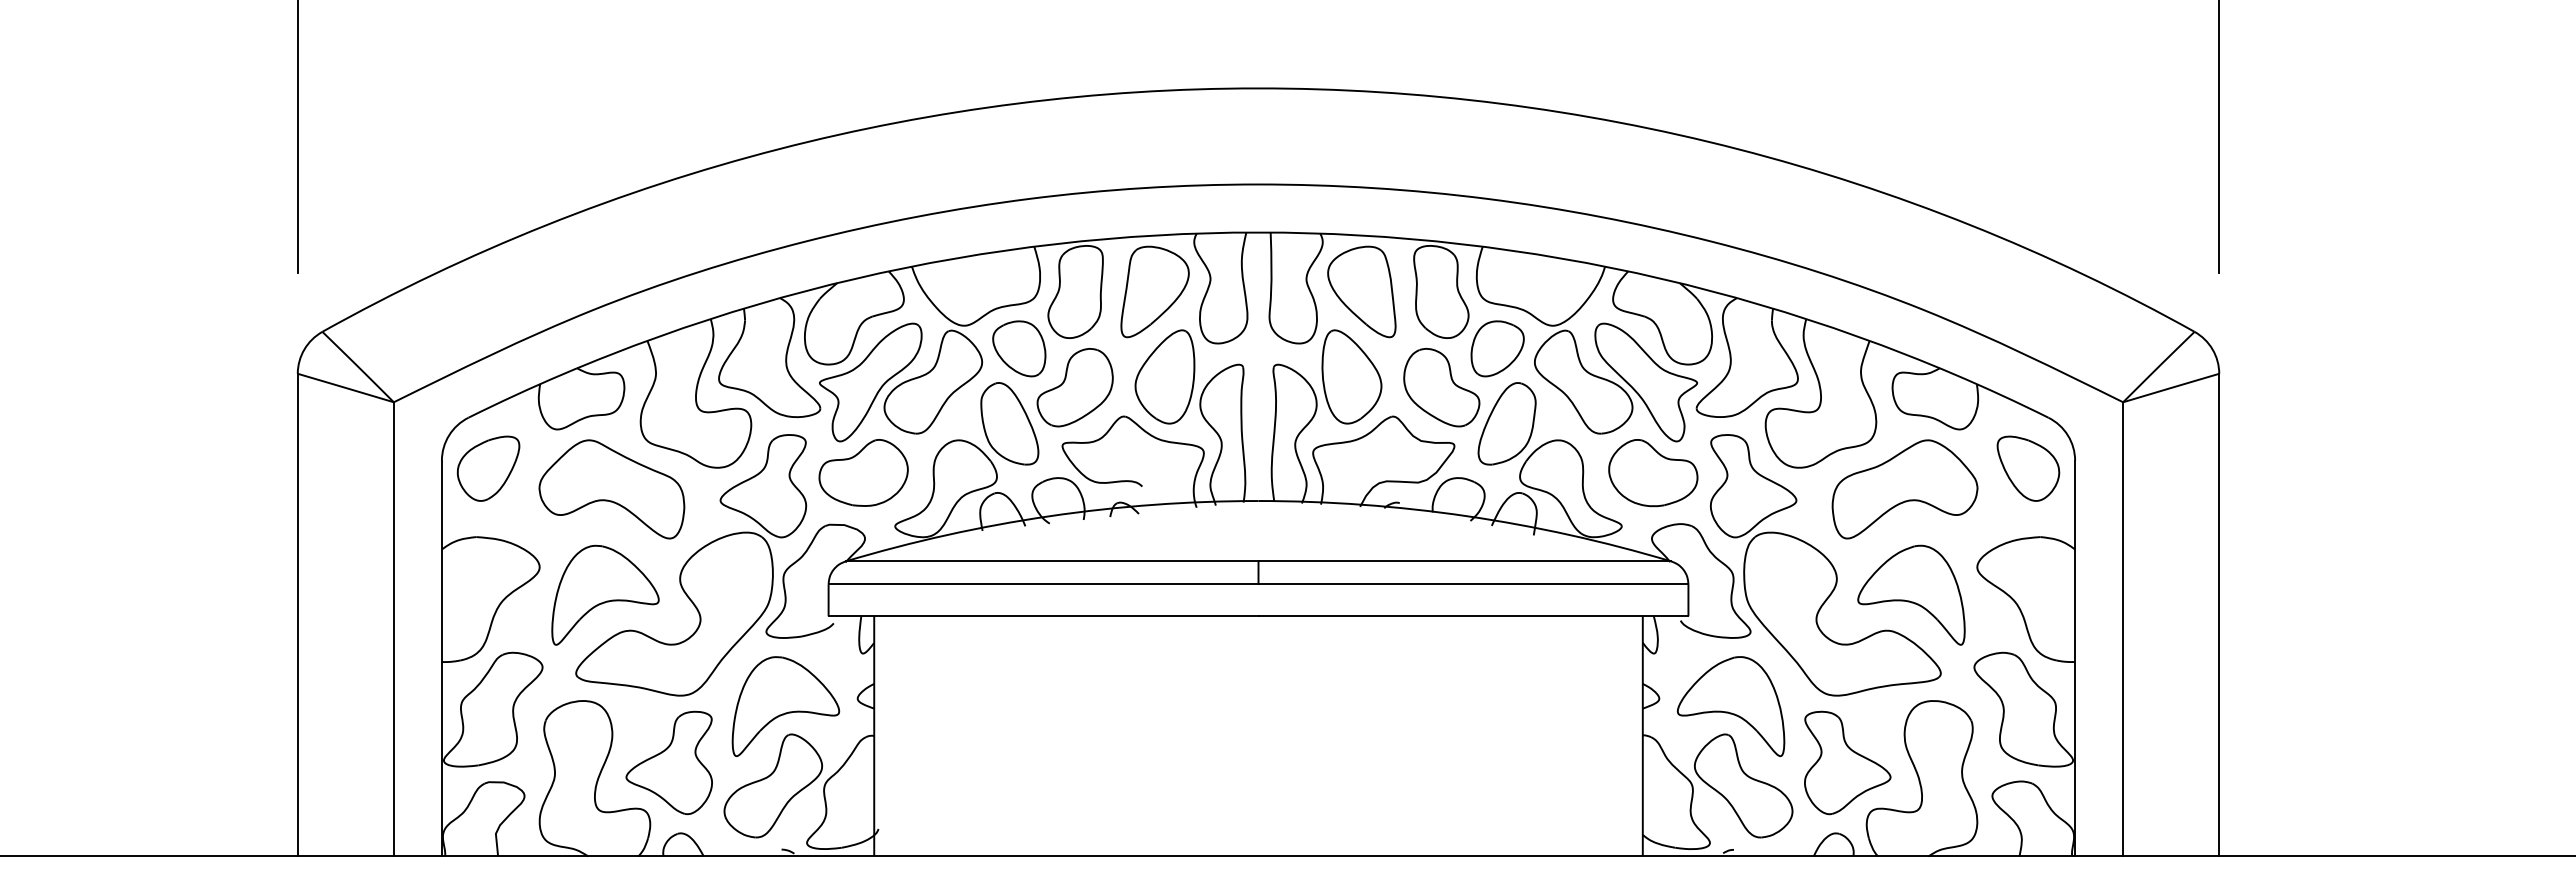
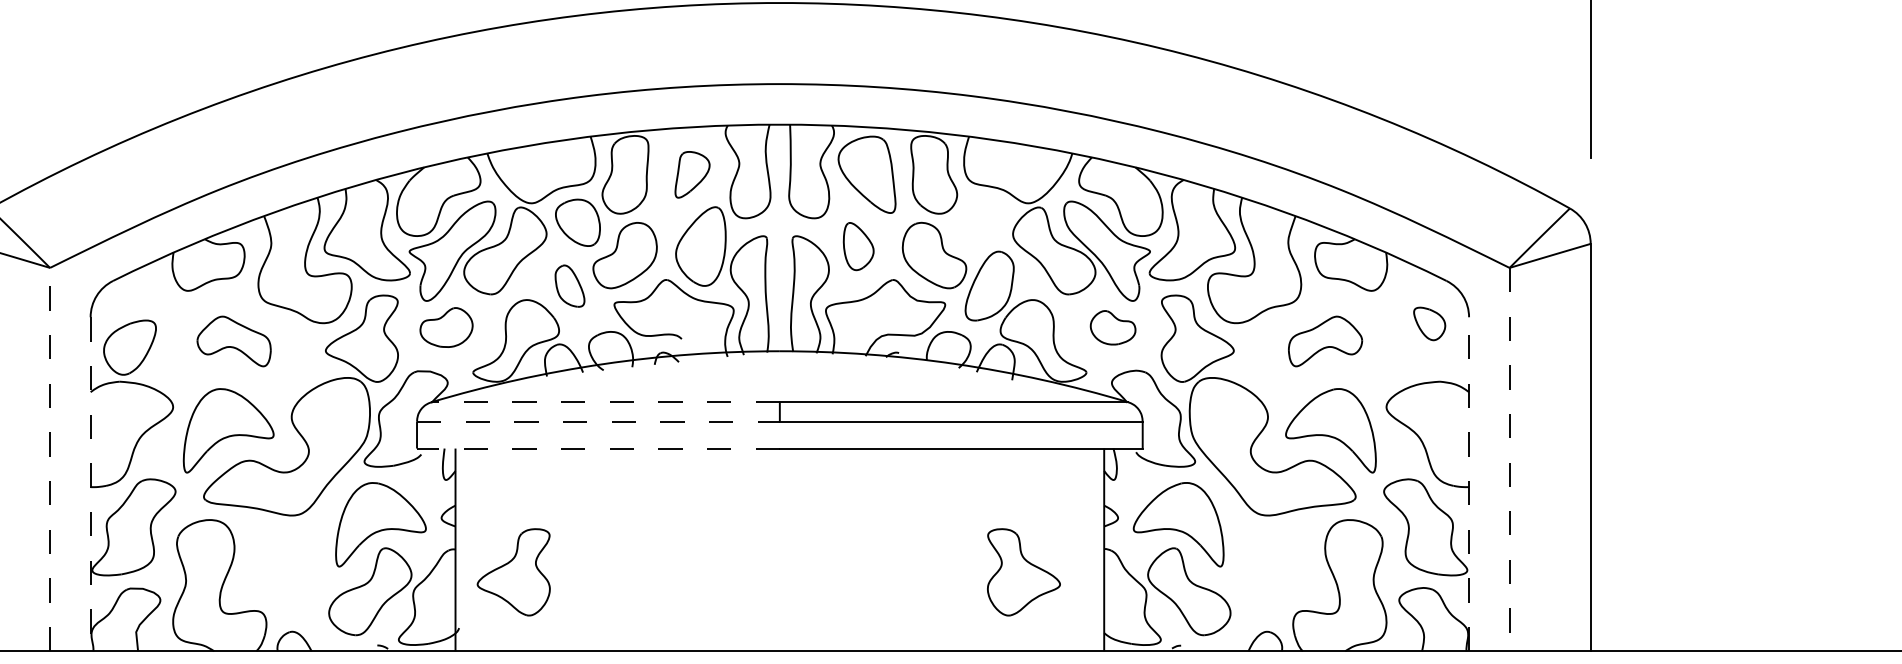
part: (1154, 291) -> (692, 174), size x0.6
part: (1497, 348) -> (981, 222), removed
part: (1351, 376) -> (858, 246), size x0.6
part: (1009, 423) -> (569, 285), size x0.6
part: (488, 468) -> (129, 347), moved
part: (2028, 468) -> (1429, 323), size x0.6
part: (863, 472) -> (446, 327), size x0.7
part: (1653, 473) -> (1113, 328), size x0.6
part: (611, 489) -> (233, 341), size x0.6
part: (1904, 489) -> (1325, 341), size x0.6
line: (1051, 561) -> (605, 402), solid -> dashed
line: (1043, 584) -> (598, 421), solid -> dashed
line: (1043, 616) -> (598, 448), solid -> dashed
line: (393, 628) -> (49, 458), solid -> dashed
line: (2123, 629) -> (1509, 459), solid -> dashed
line: (441, 658) -> (90, 484), solid -> dashed
line: (2075, 658) -> (1469, 484), solid -> dashed
part: (668, 762) -> (513, 571), moved
part: (1847, 762) -> (1023, 571), moved

